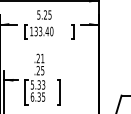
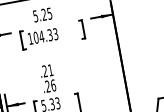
text: (43, 31) -> (45, 36), 133.40 -> 104.33
text: (42, 70) -> (53, 85), .25 -> .26

